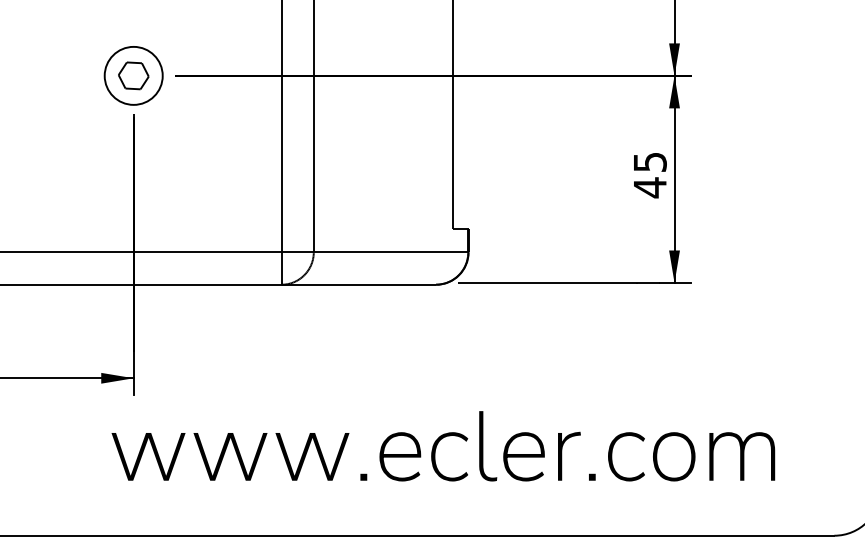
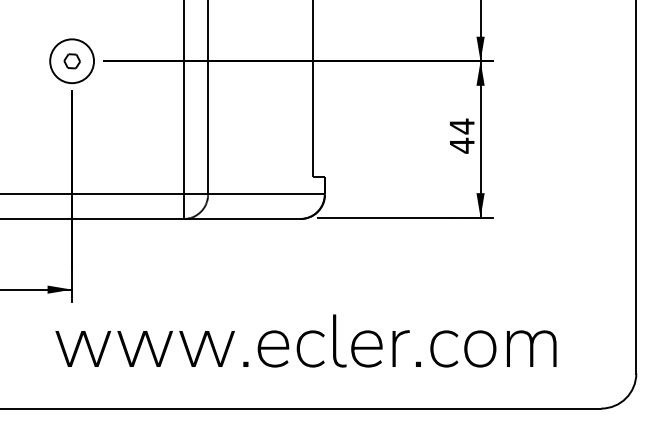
part: (134, 76) -> (72, 61), size x0.7
text: (650, 162) -> (462, 126), 45 -> 44

